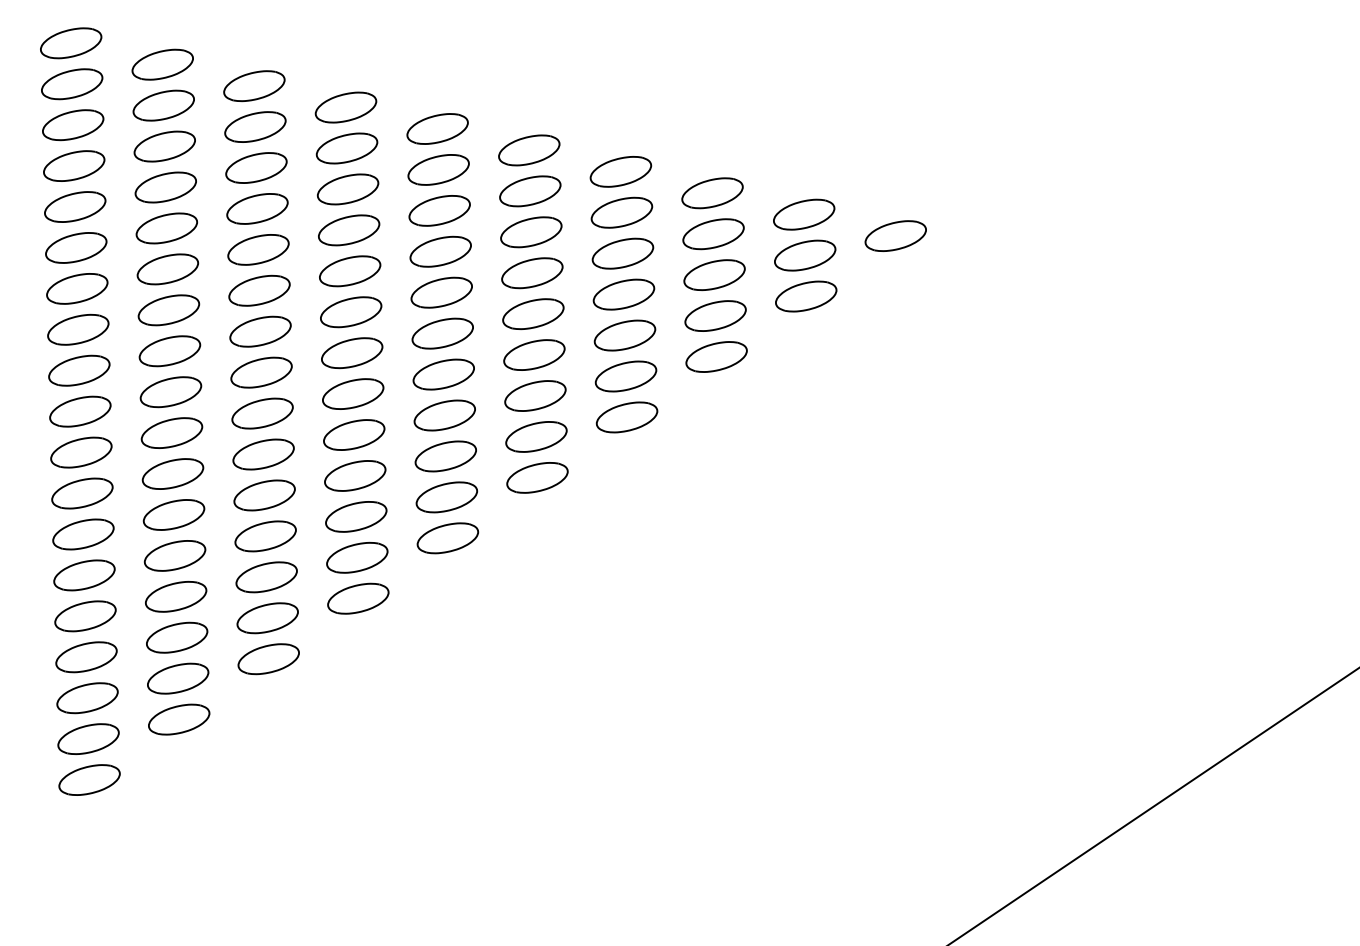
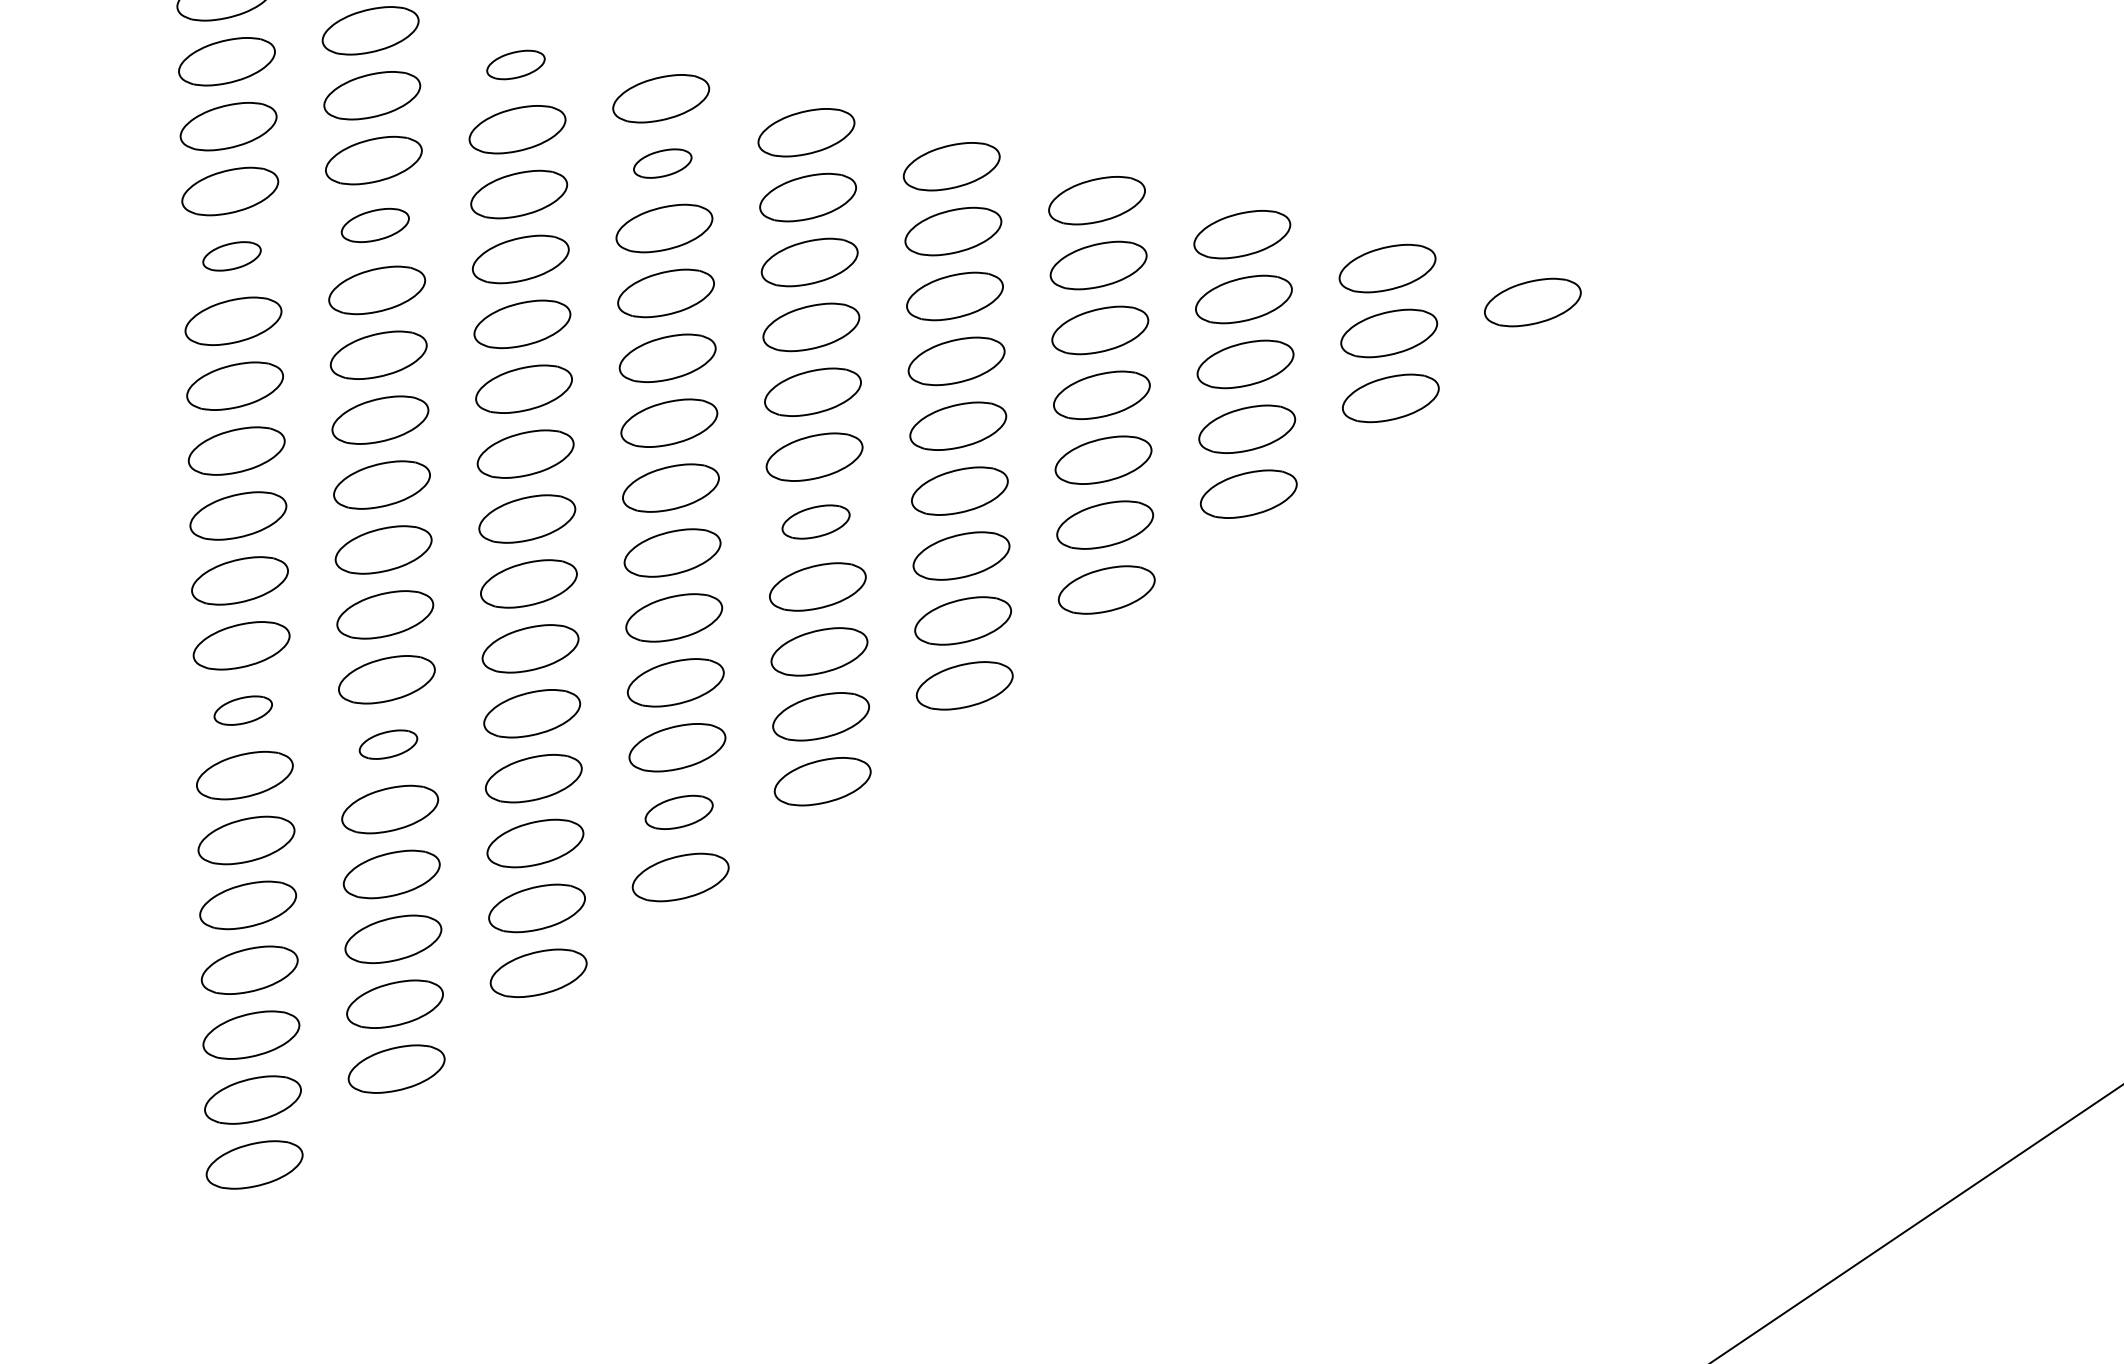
part: (254, 86) -> (516, 65), size x0.6
part: (346, 148) -> (661, 163), size x0.6
part: (165, 187) -> (374, 225), size x0.7
part: (75, 206) -> (232, 255), size x0.6
part: (443, 374) -> (815, 521), size x0.7
part: (82, 493) -> (243, 710), size x0.6
part: (173, 514) -> (387, 743), size x0.6
part: (357, 557) -> (679, 812), size x0.7

